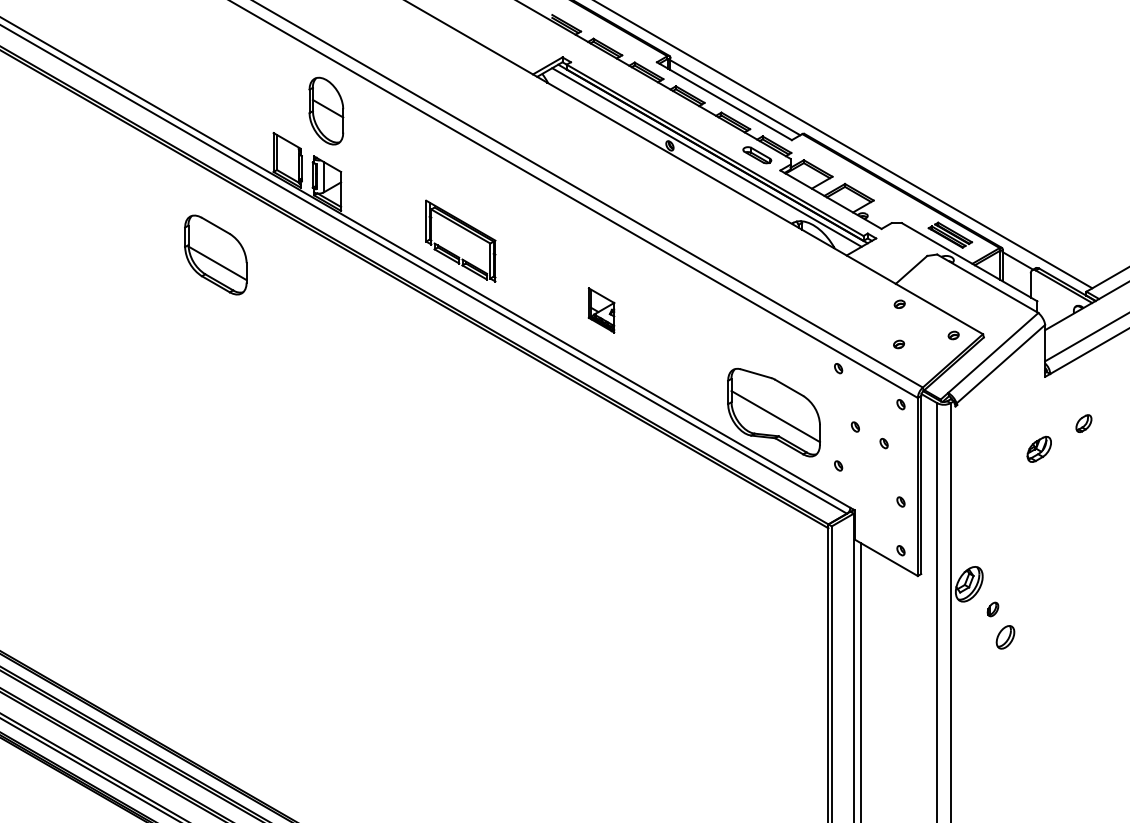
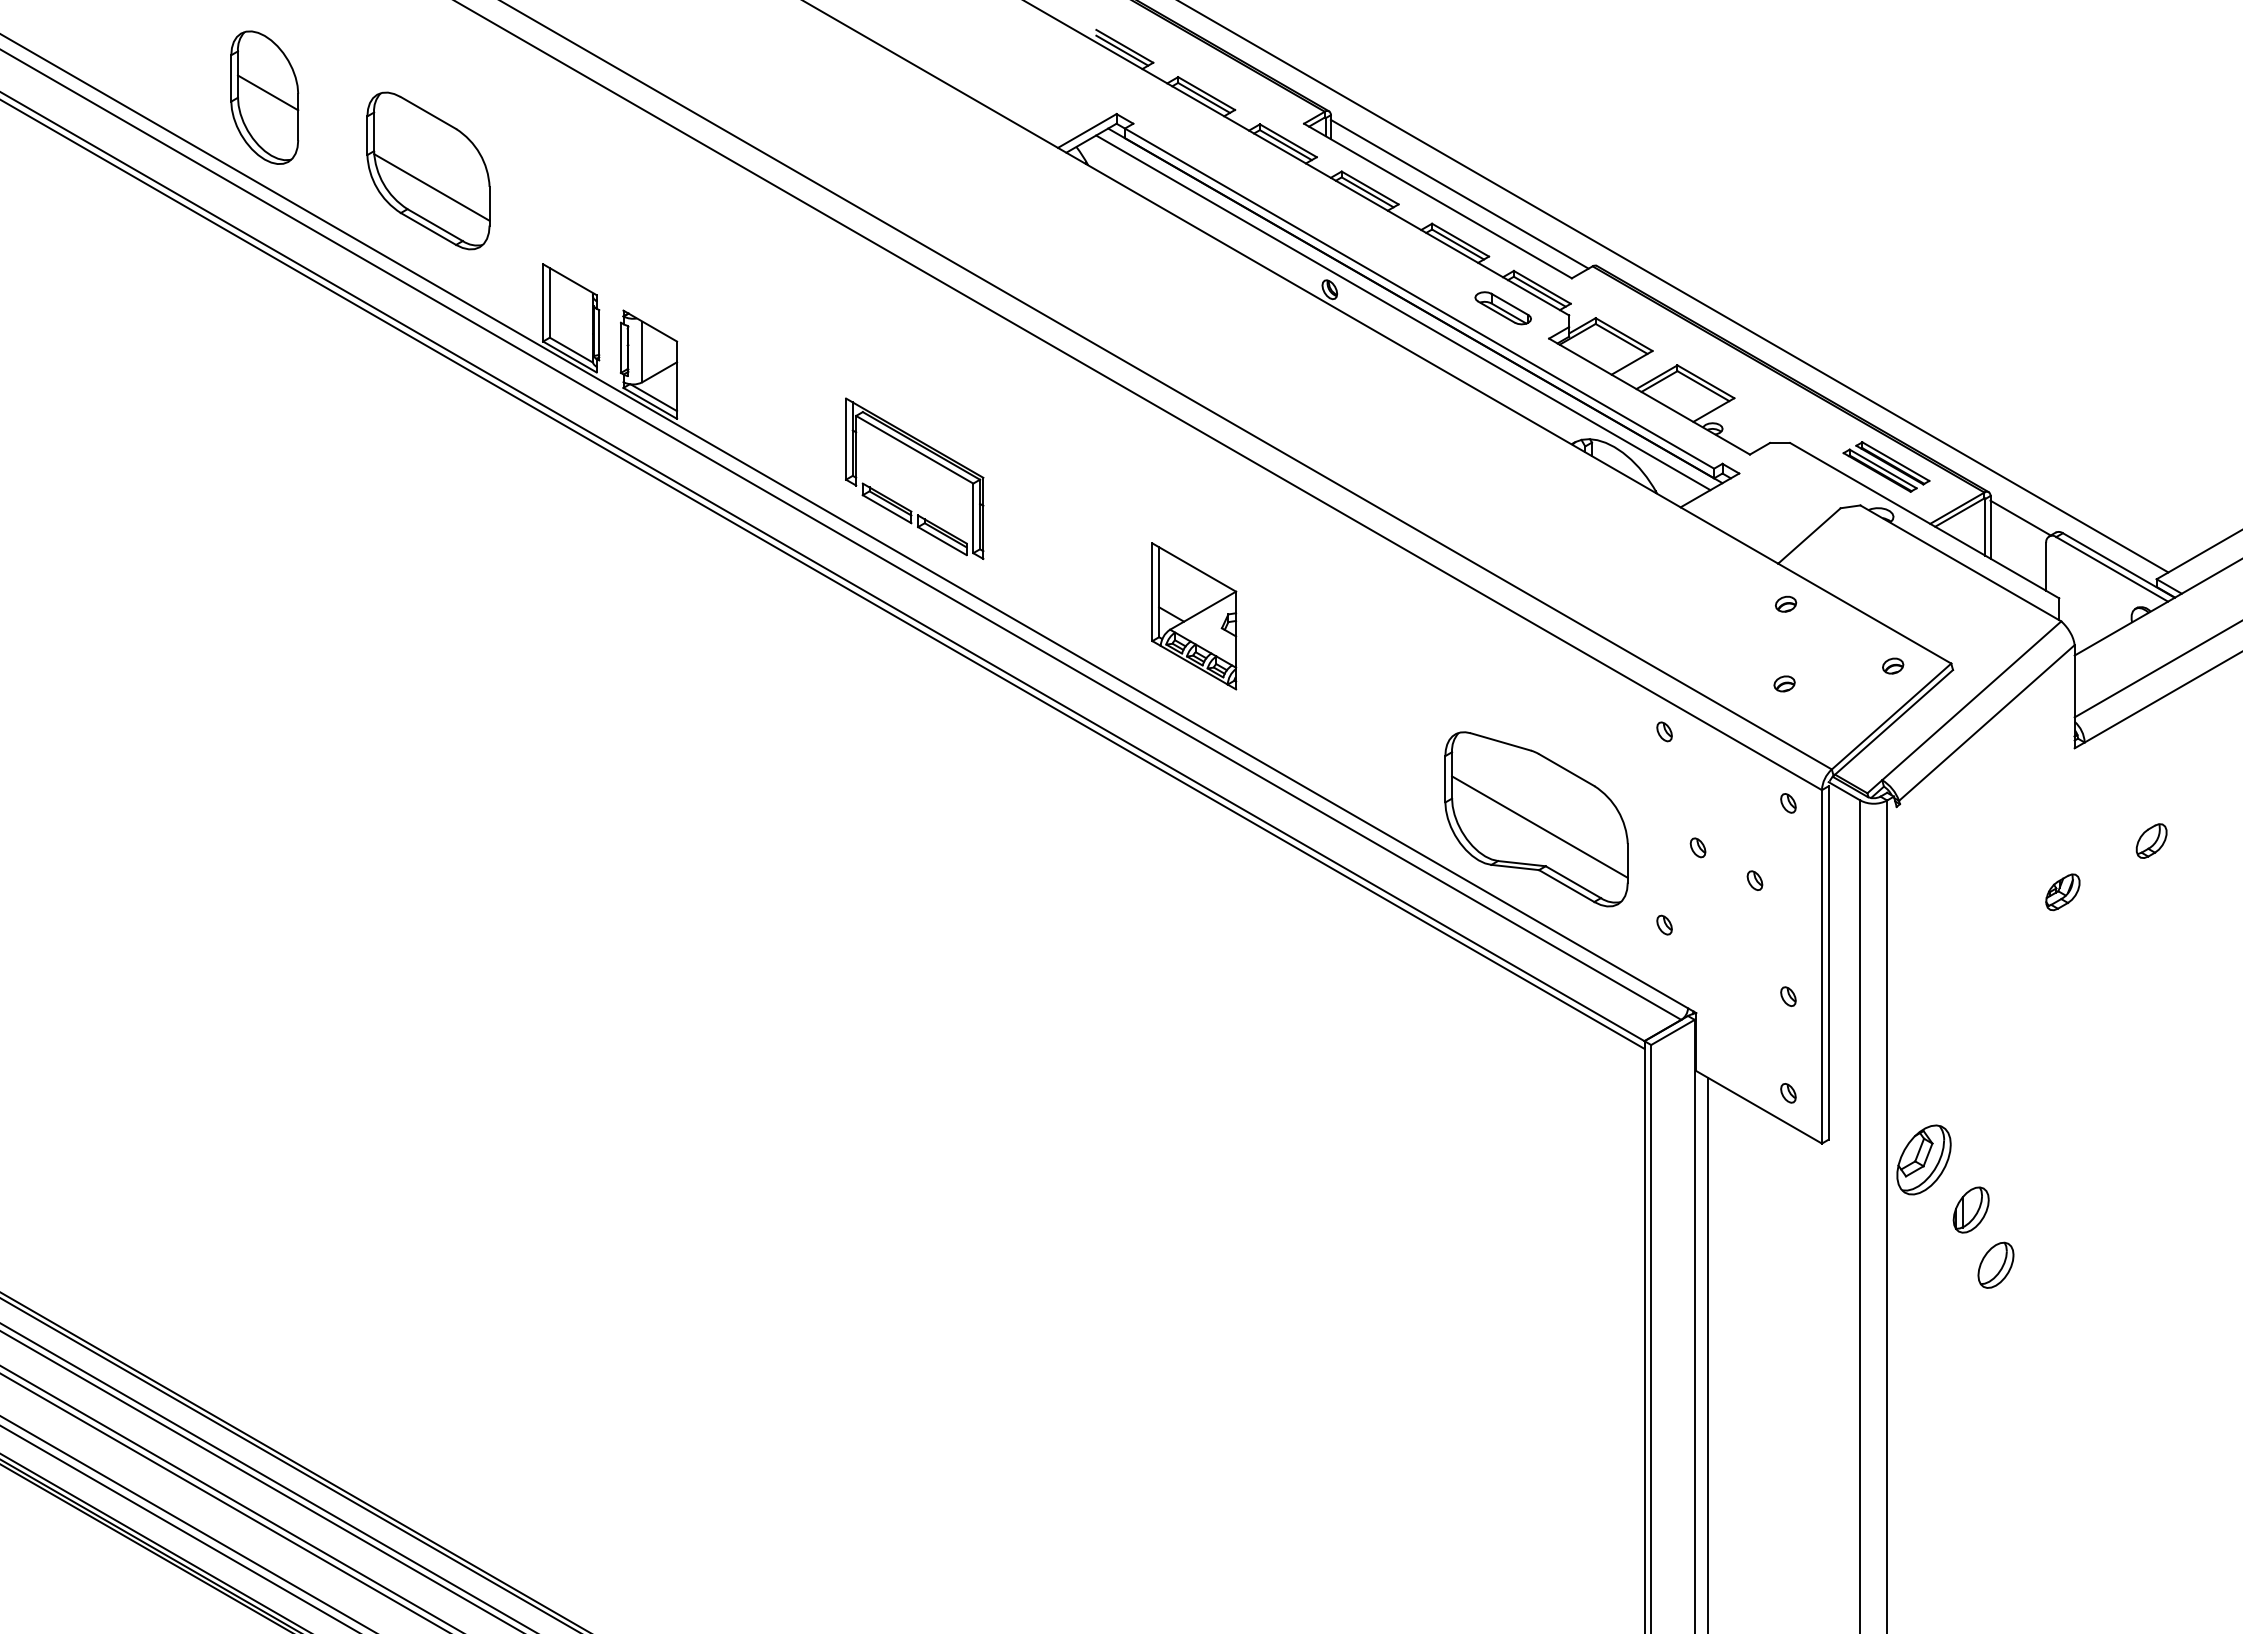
part: (326, 110) -> (264, 96), moved
part: (215, 254) -> (427, 169), moved
part: (601, 310) -> (1193, 616), size x1.67
part: (1038, 449) -> (2061, 892), size x0.71
part: (992, 609) -> (1970, 1210), size x1.67

